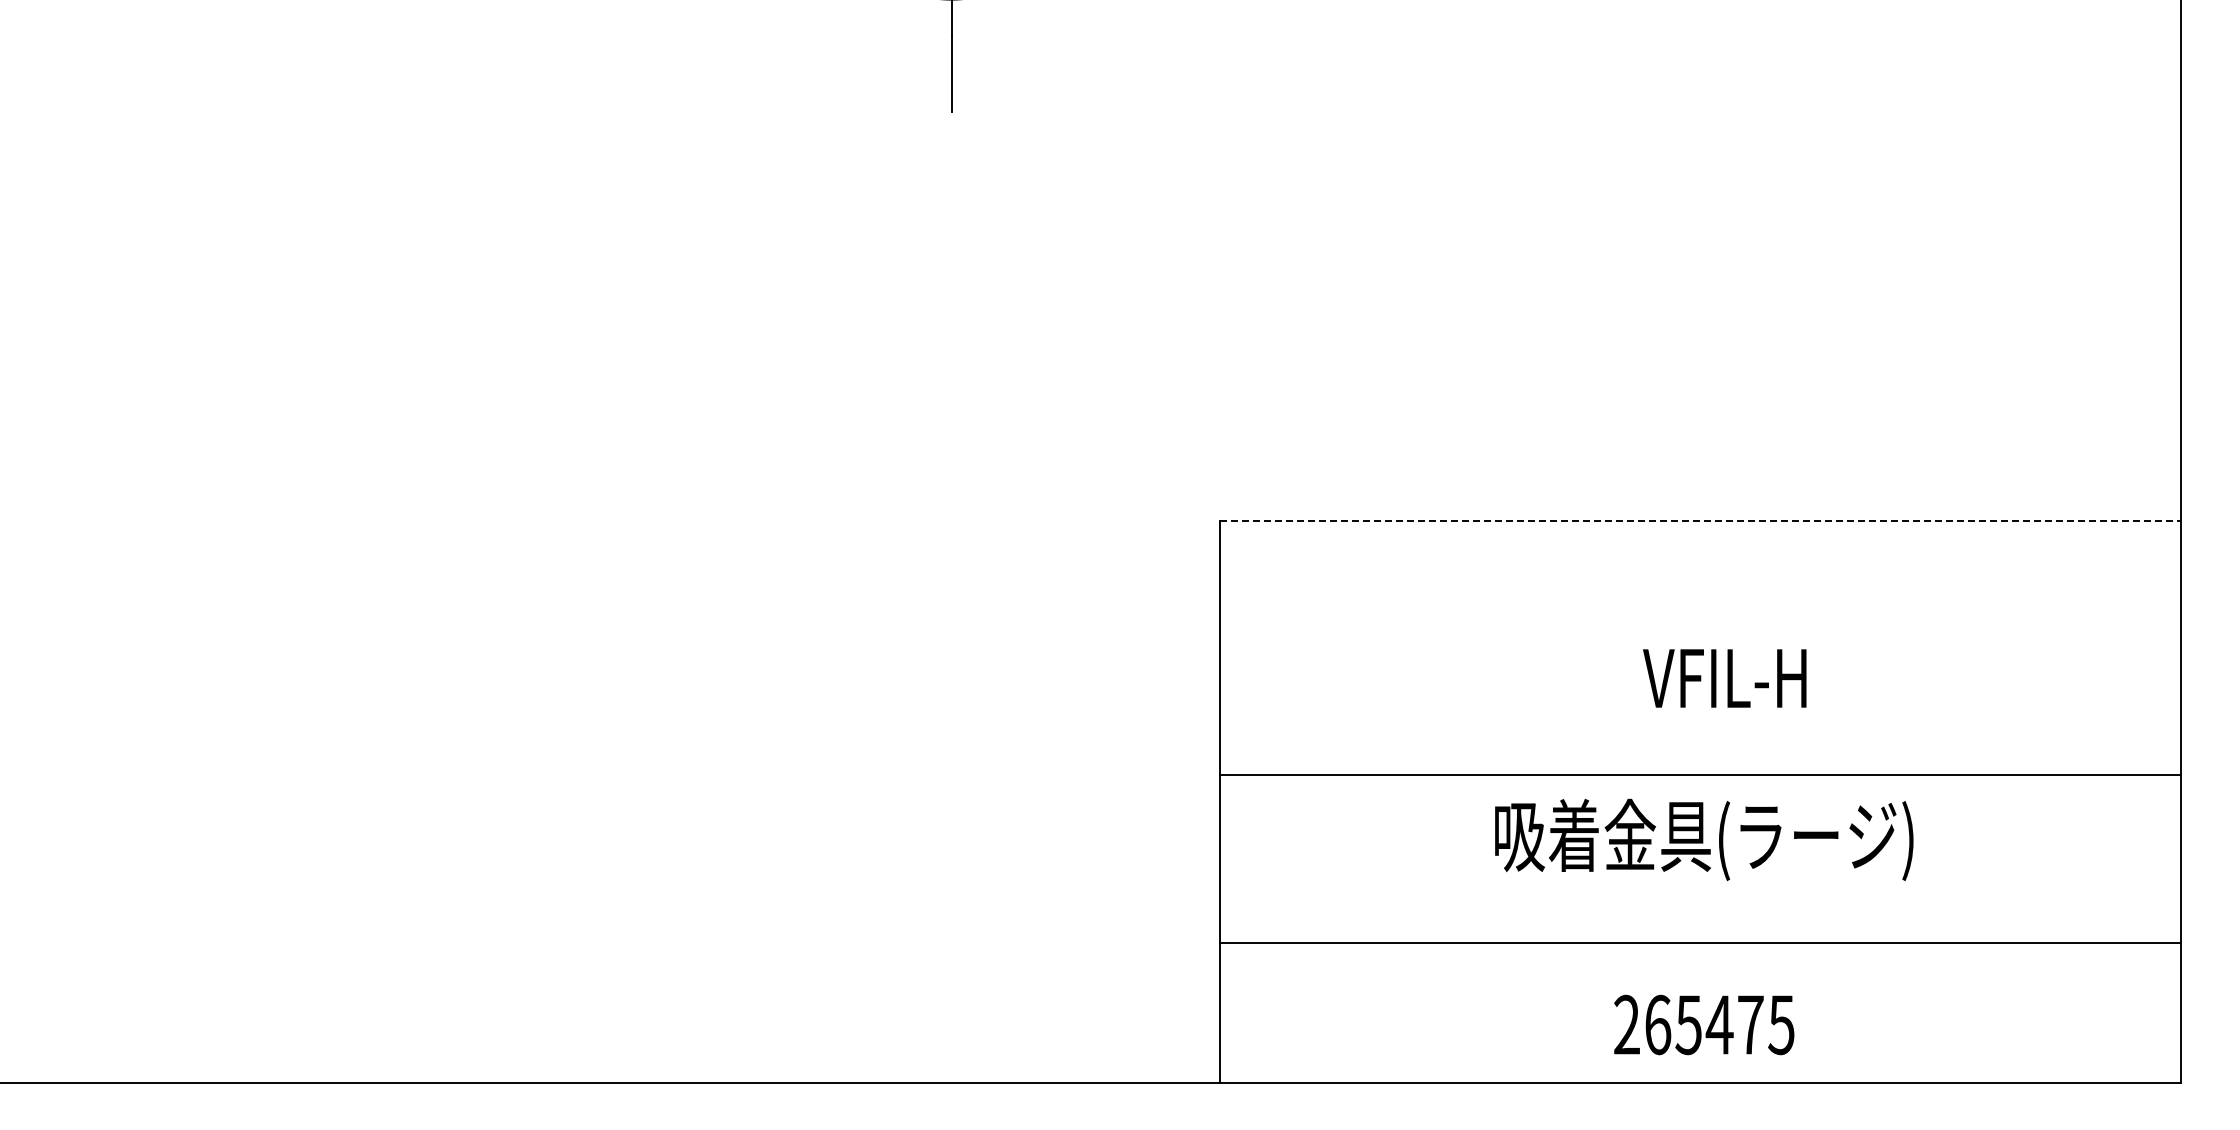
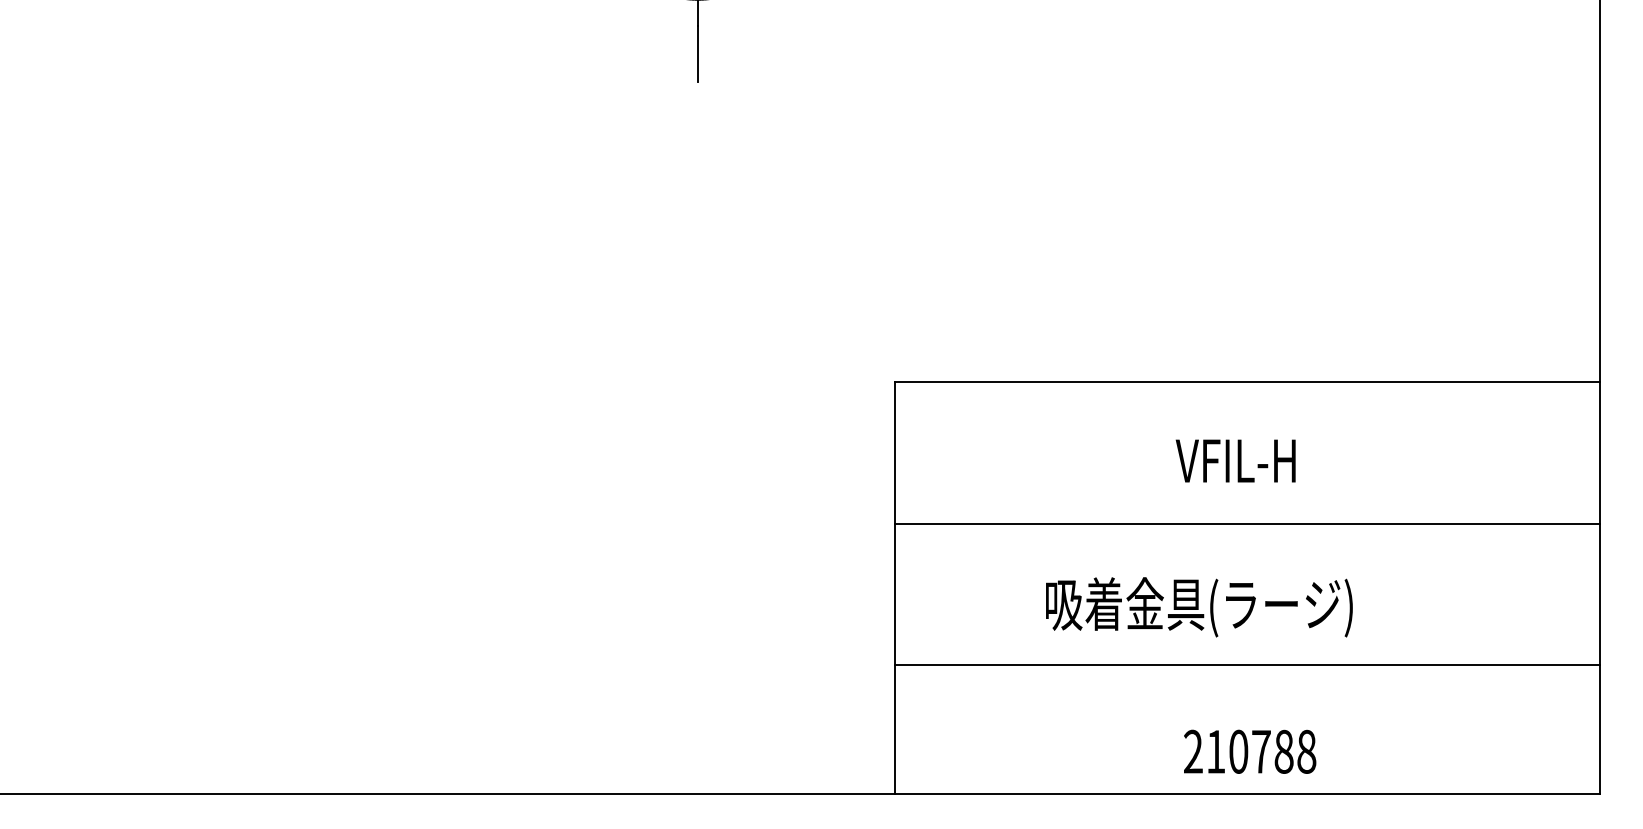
line: (1700, 520) -> (1247, 381), dashed -> solid
text: (1724, 678) -> (1235, 461), moved
line: (1700, 774) -> (1247, 523), moved
text: (1704, 839) -> (1199, 607), moved
line: (1700, 942) -> (1247, 664), moved
text: (1719, 1024) -> (1261, 751), 265475 -> 210788

